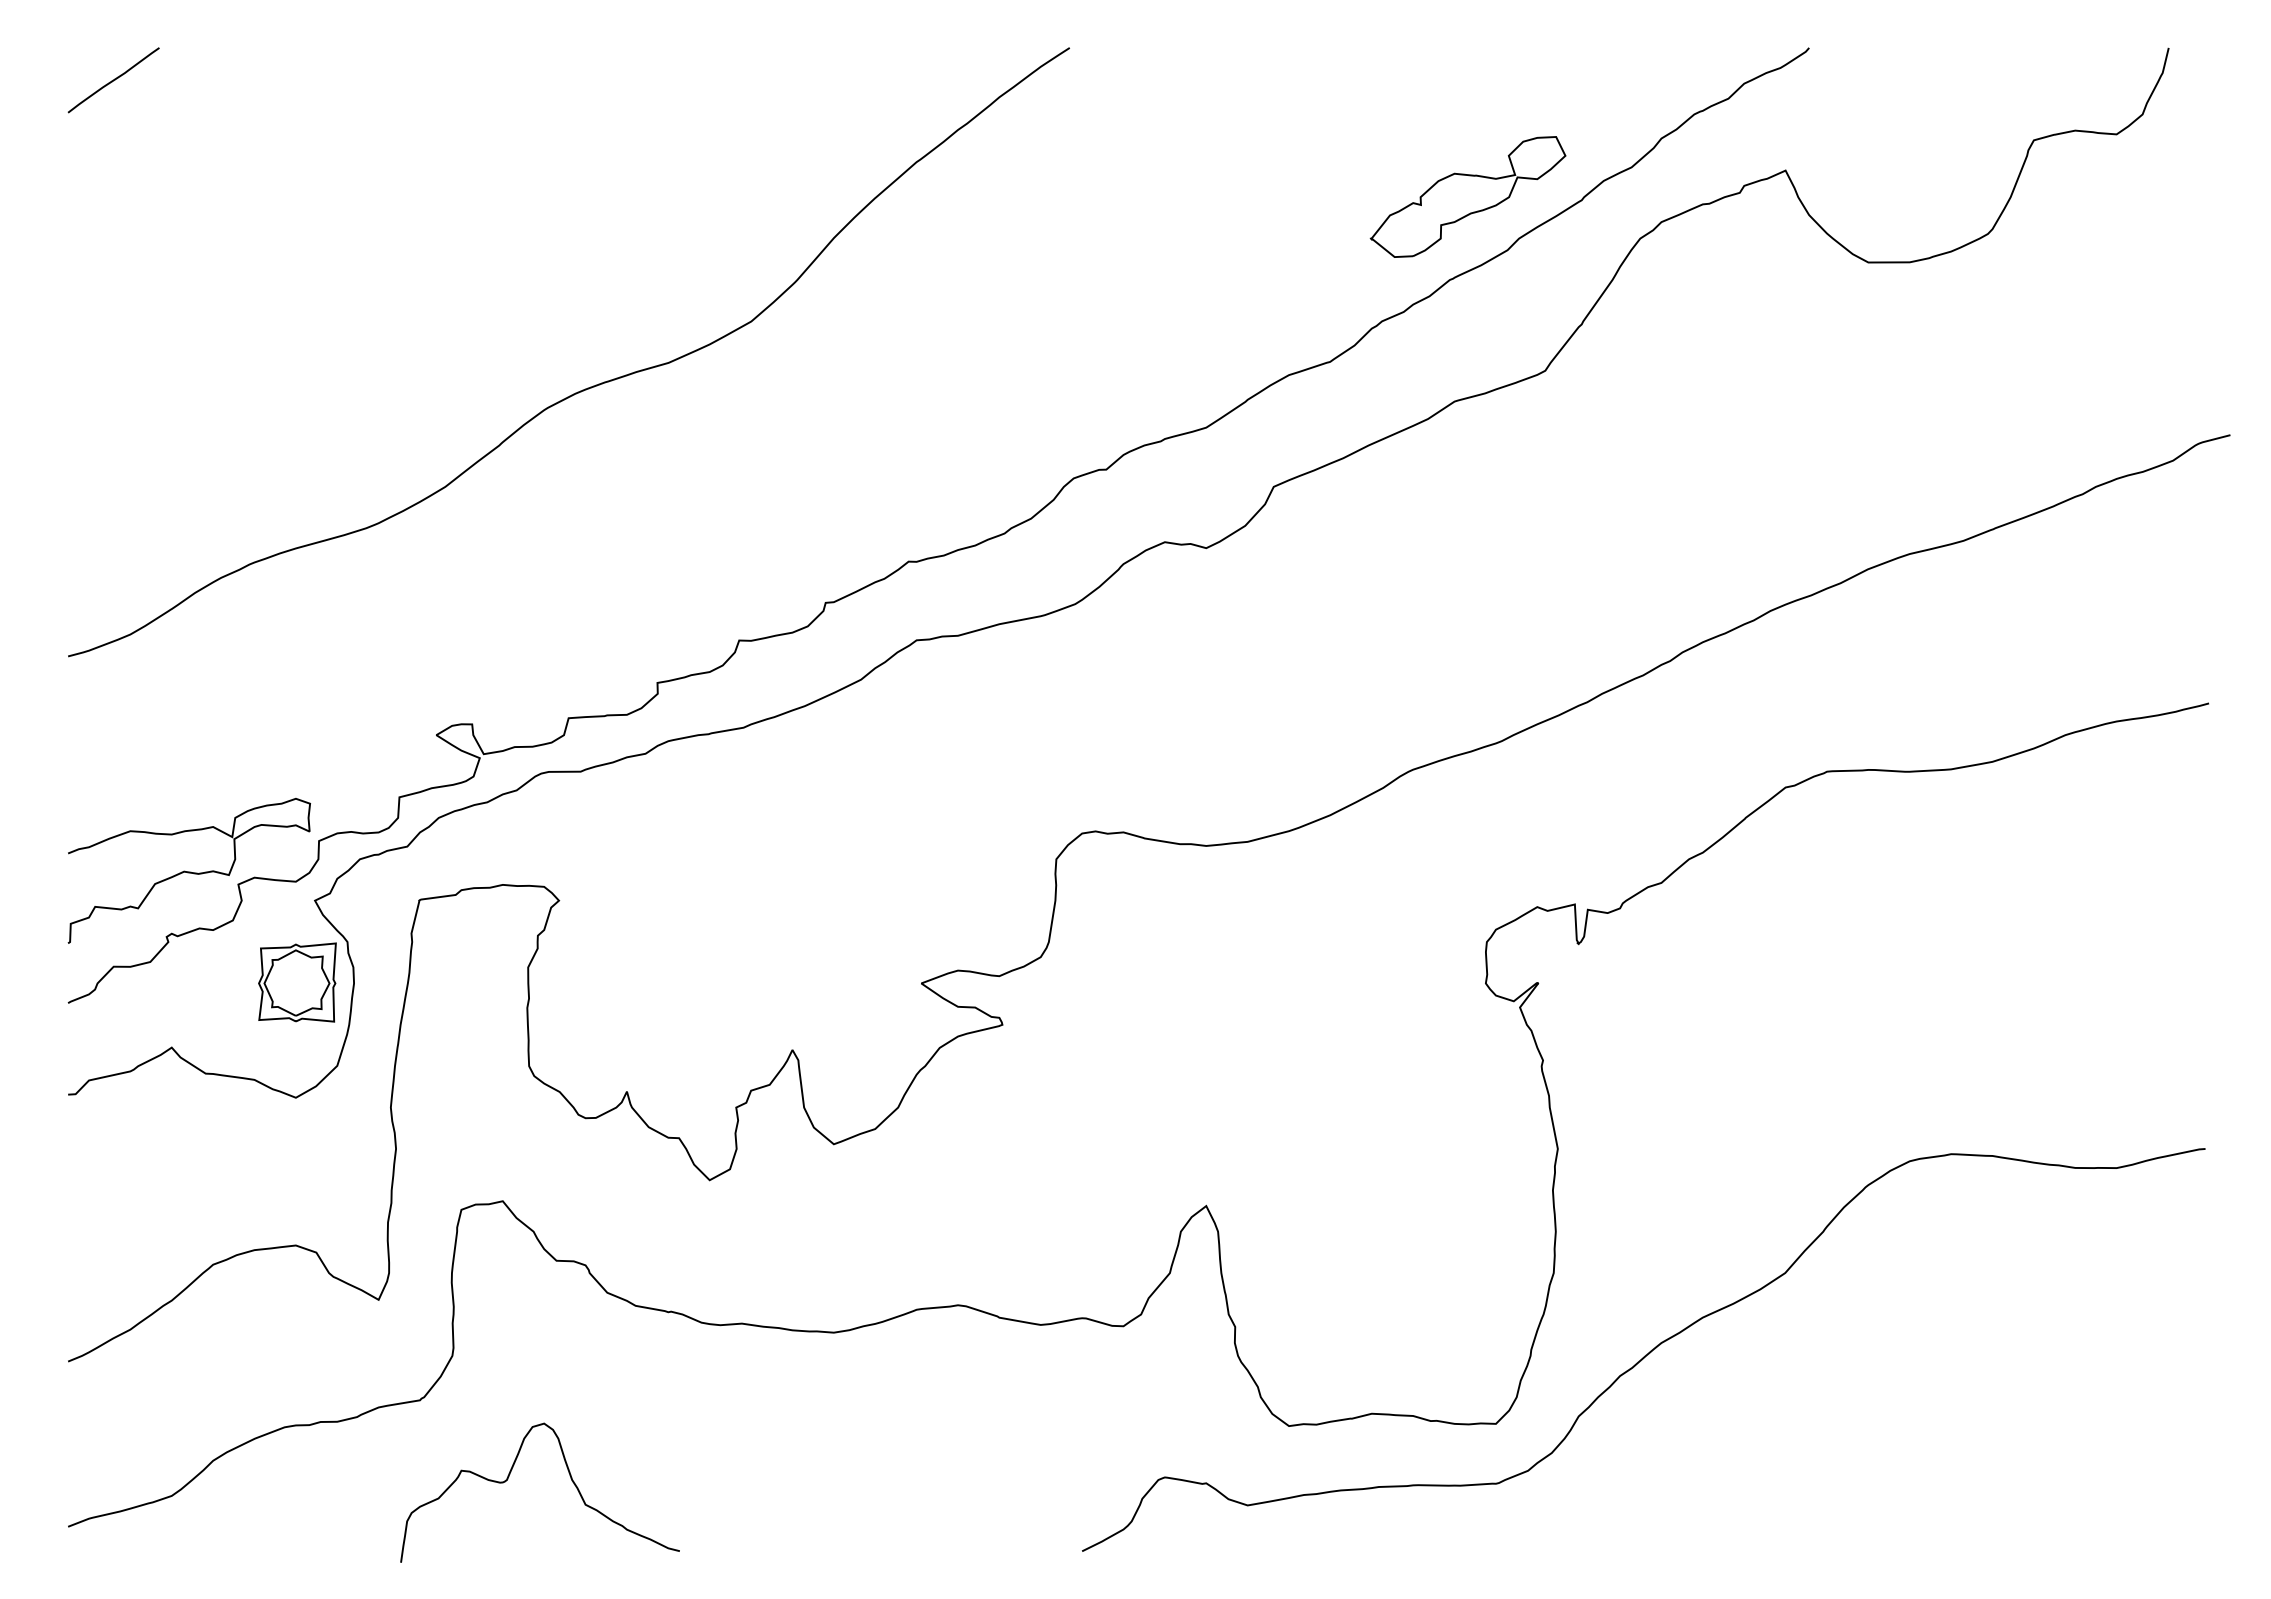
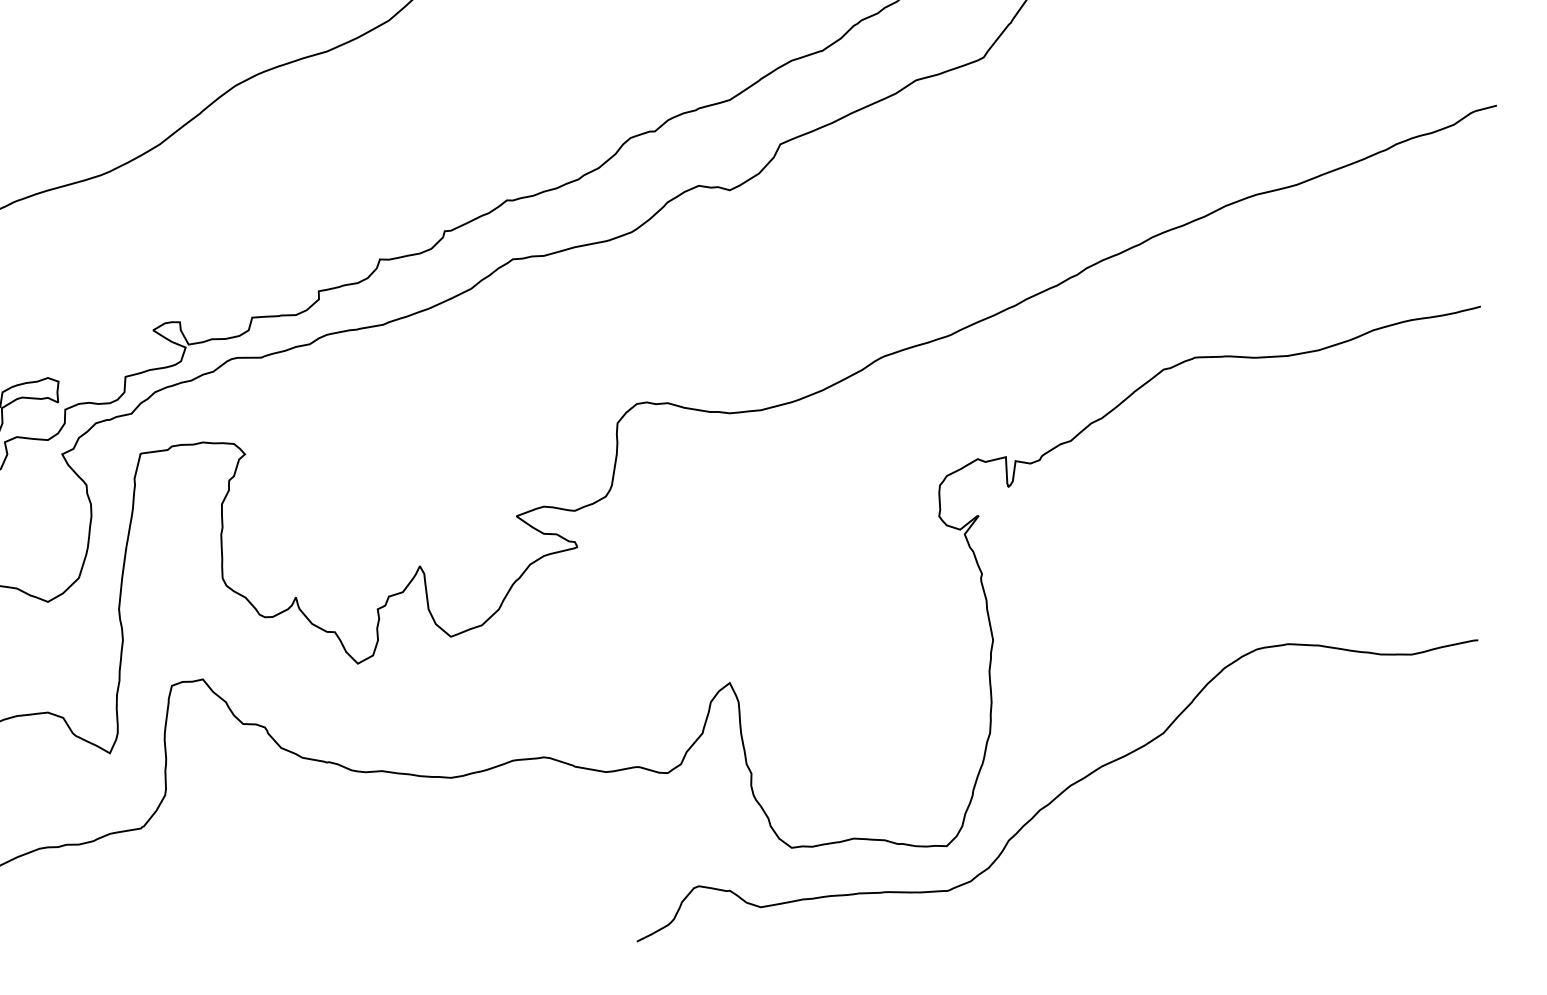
part: (297, 982) -> (49, 515), removed
curve: (508, 1479) -> (207, 887), removed

